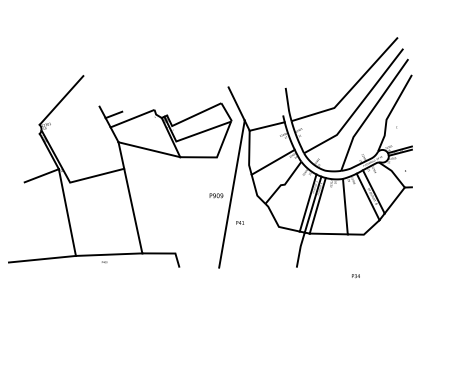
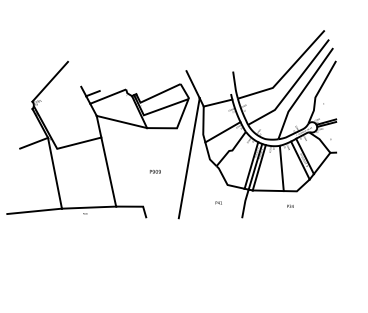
text: (216, 195) -> (155, 171), moved
text: (240, 222) -> (219, 202), moved
text: (355, 276) -> (290, 206), moved

